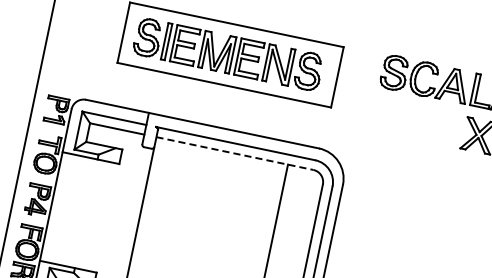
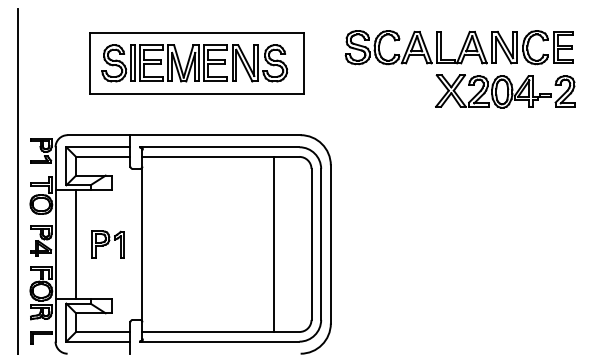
line: (235, 153) -> (221, 156), dashed -> solid
line: (72, 210) -> (76, 244), added
part: (103, 217) -> (107, 244), added

